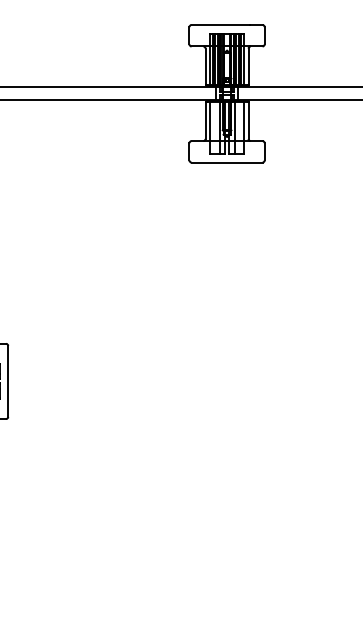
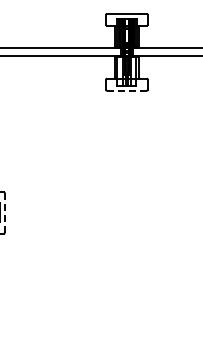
line: (226, 162) -> (126, 90), solid -> dashed
line: (7, 380) -> (4, 212), solid -> dashed

